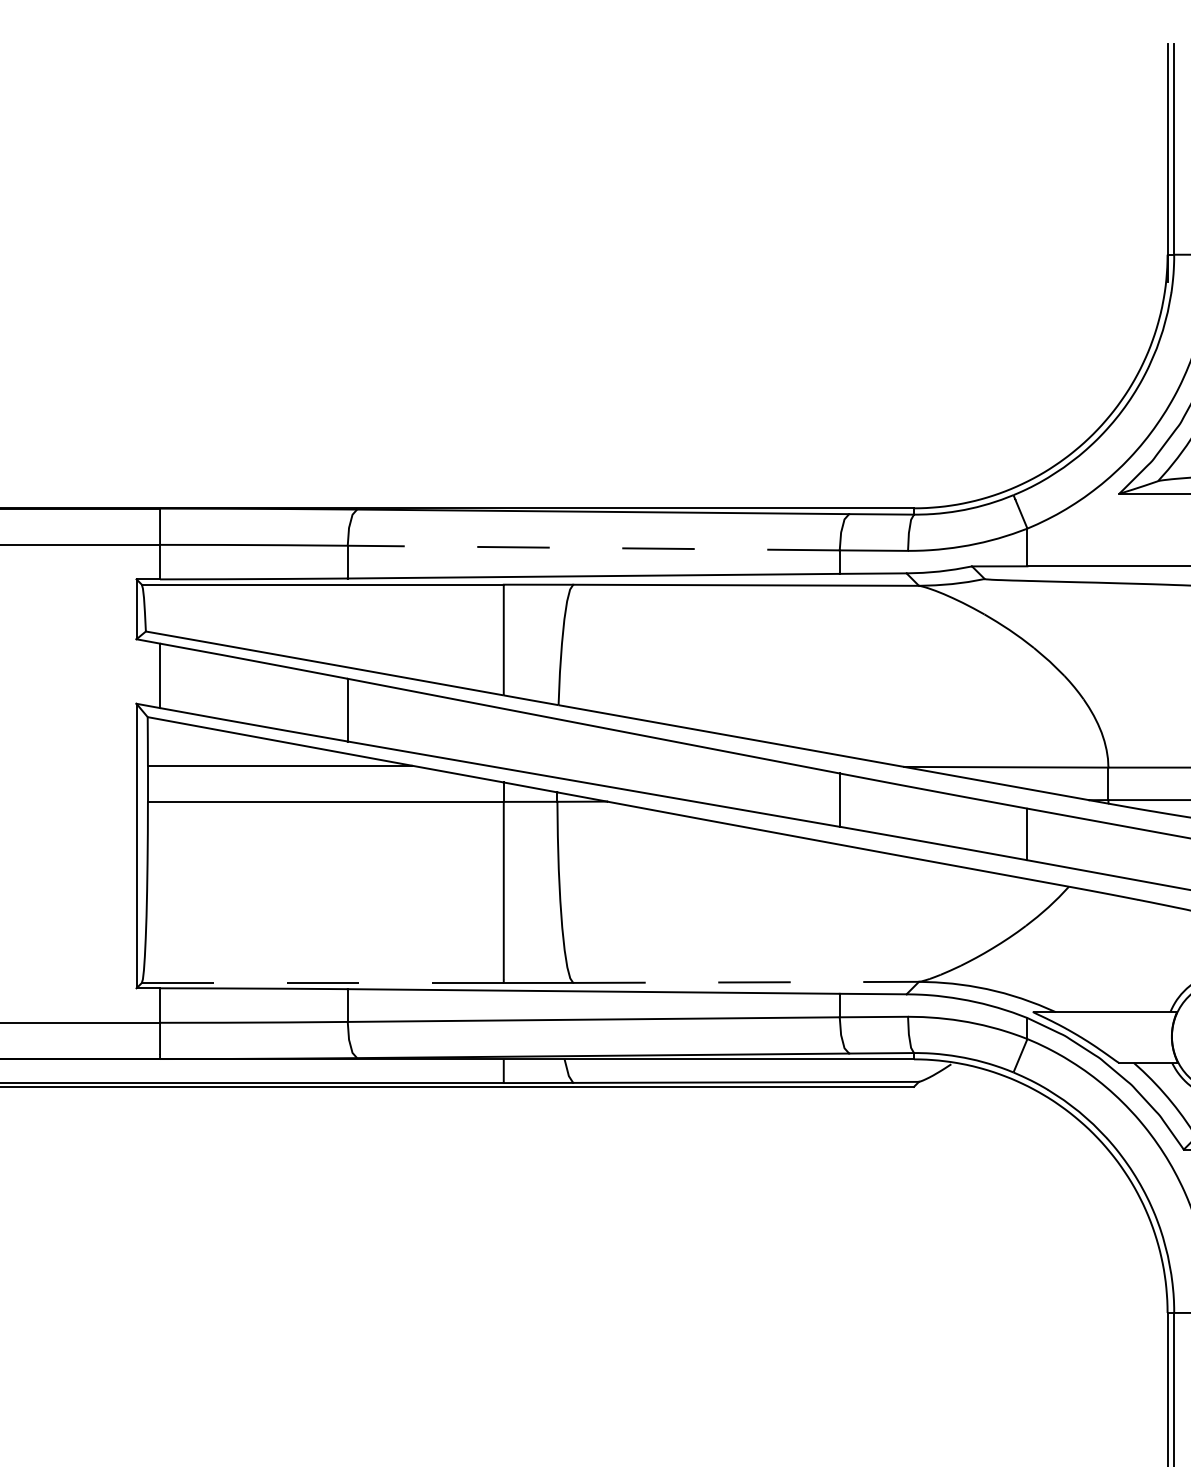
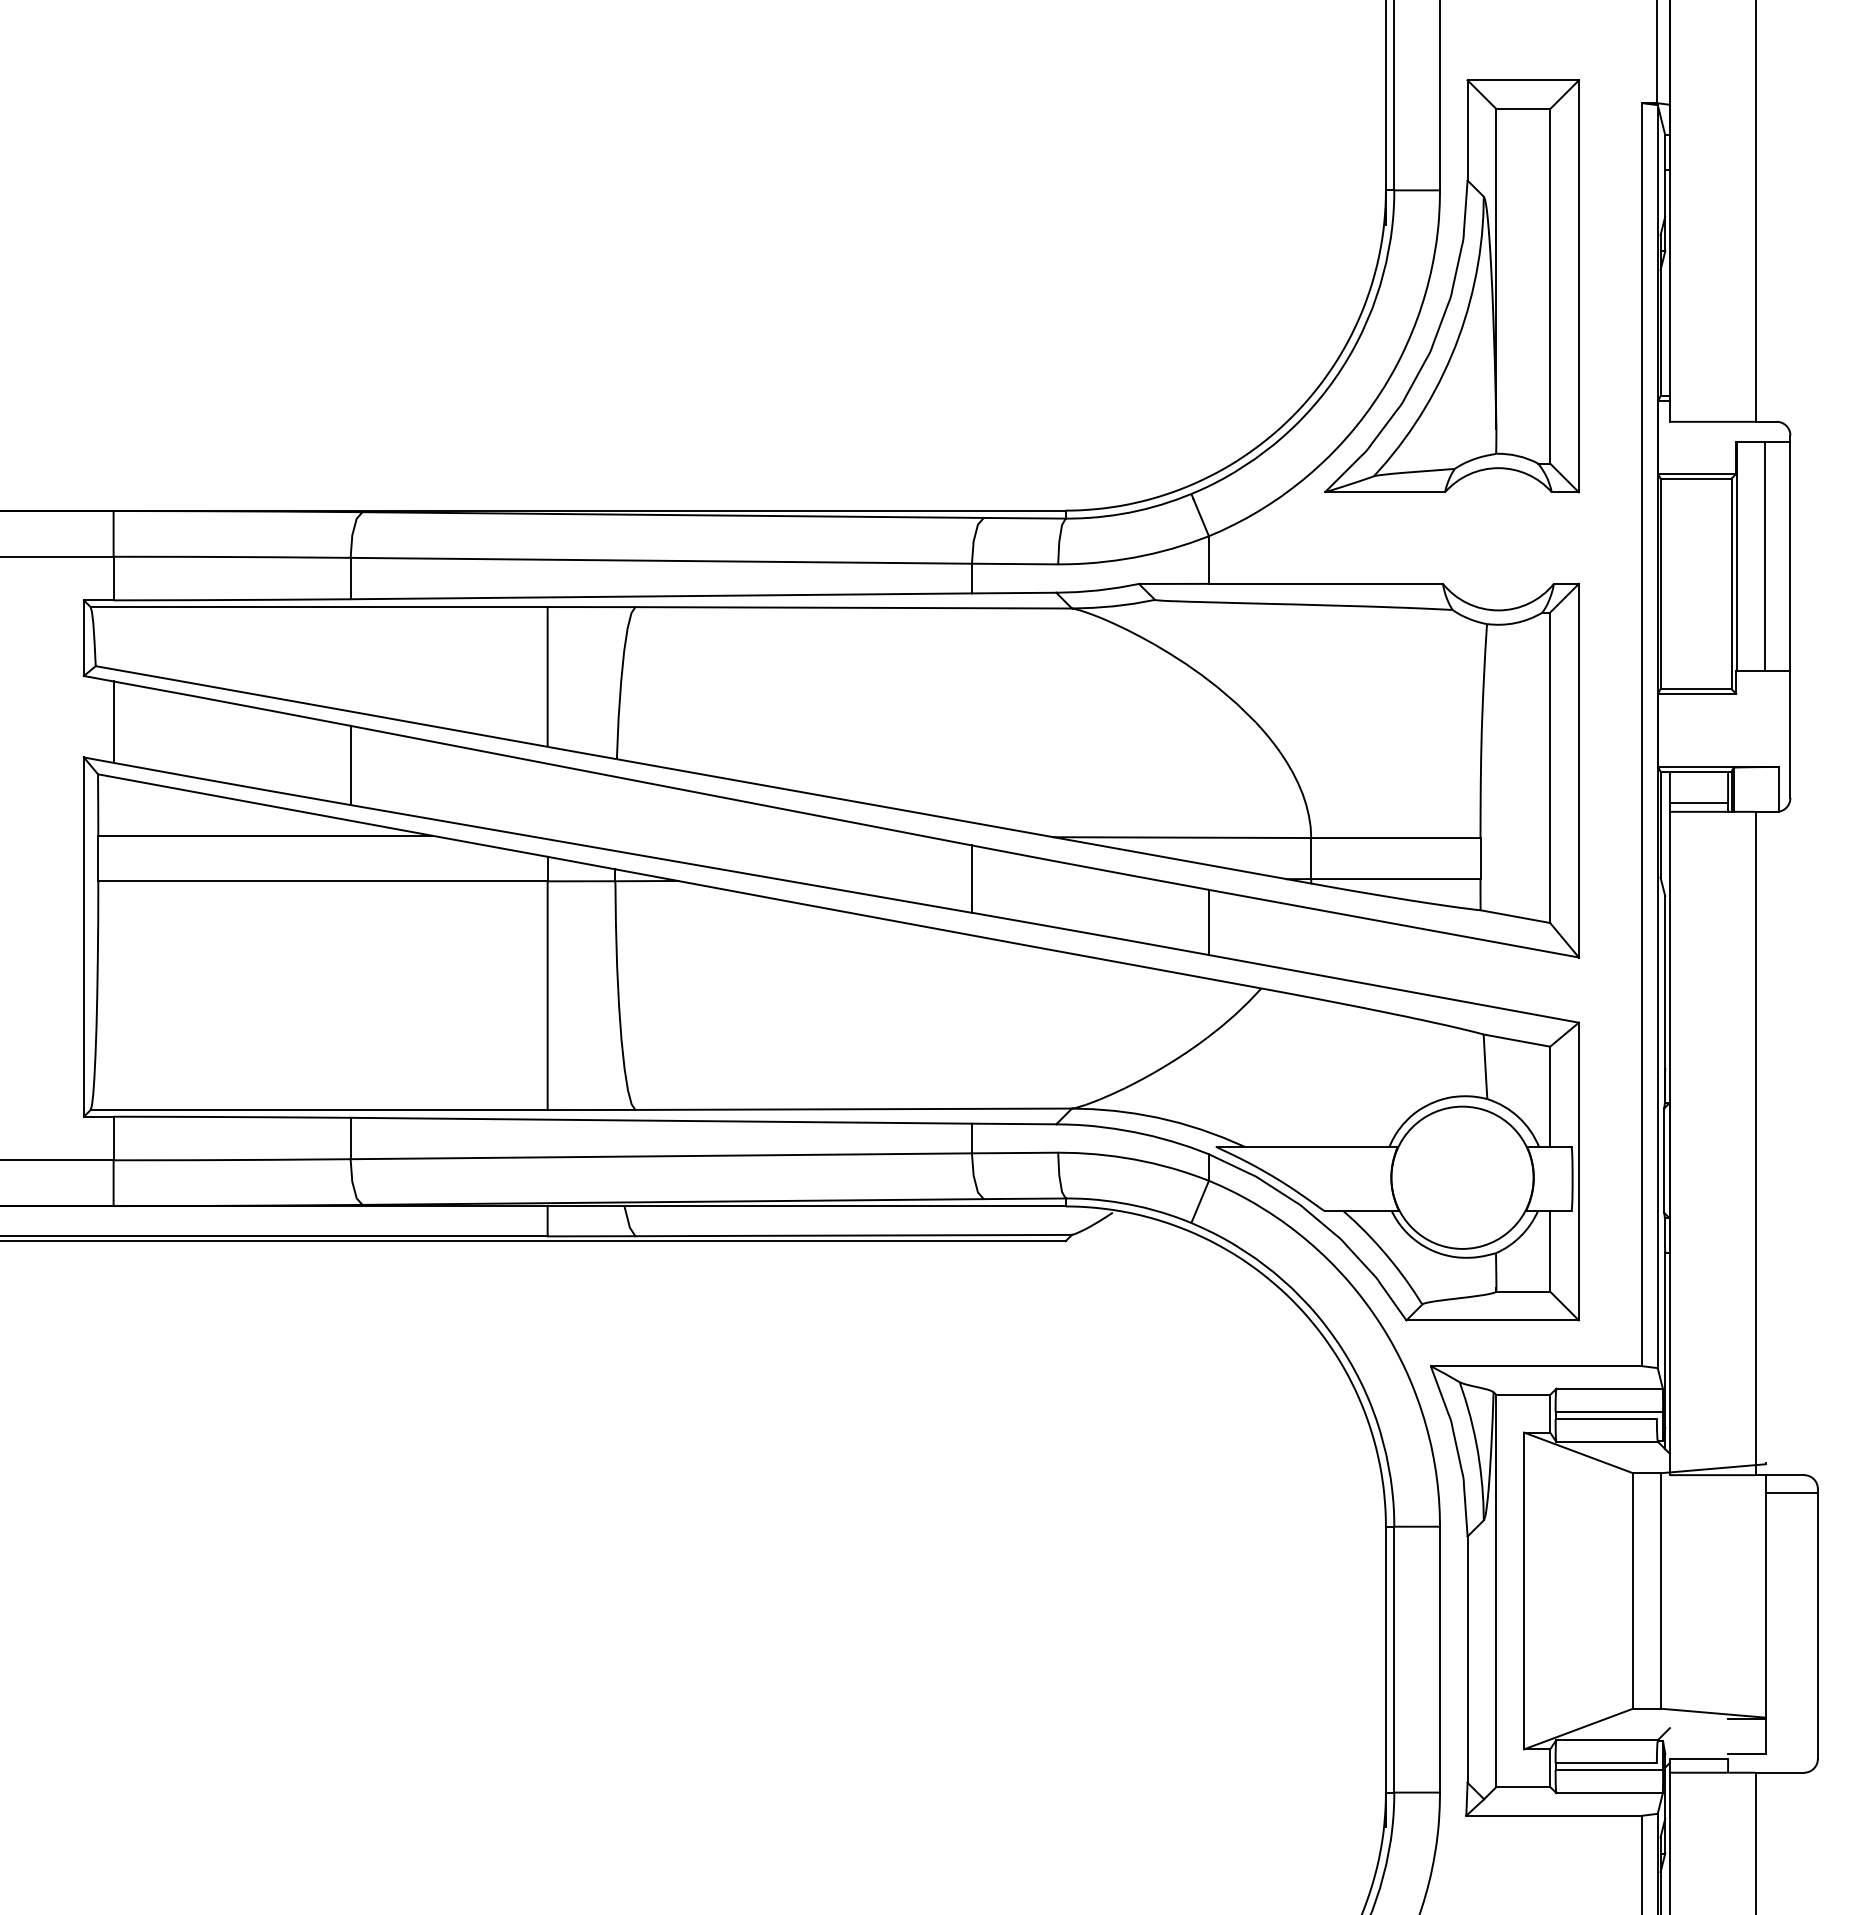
line: (593, 547) -> (661, 560), dashed -> solid
line: (746, 982) -> (854, 1109), dashed -> solid
line: (323, 983) -> (319, 1110), dashed -> solid

